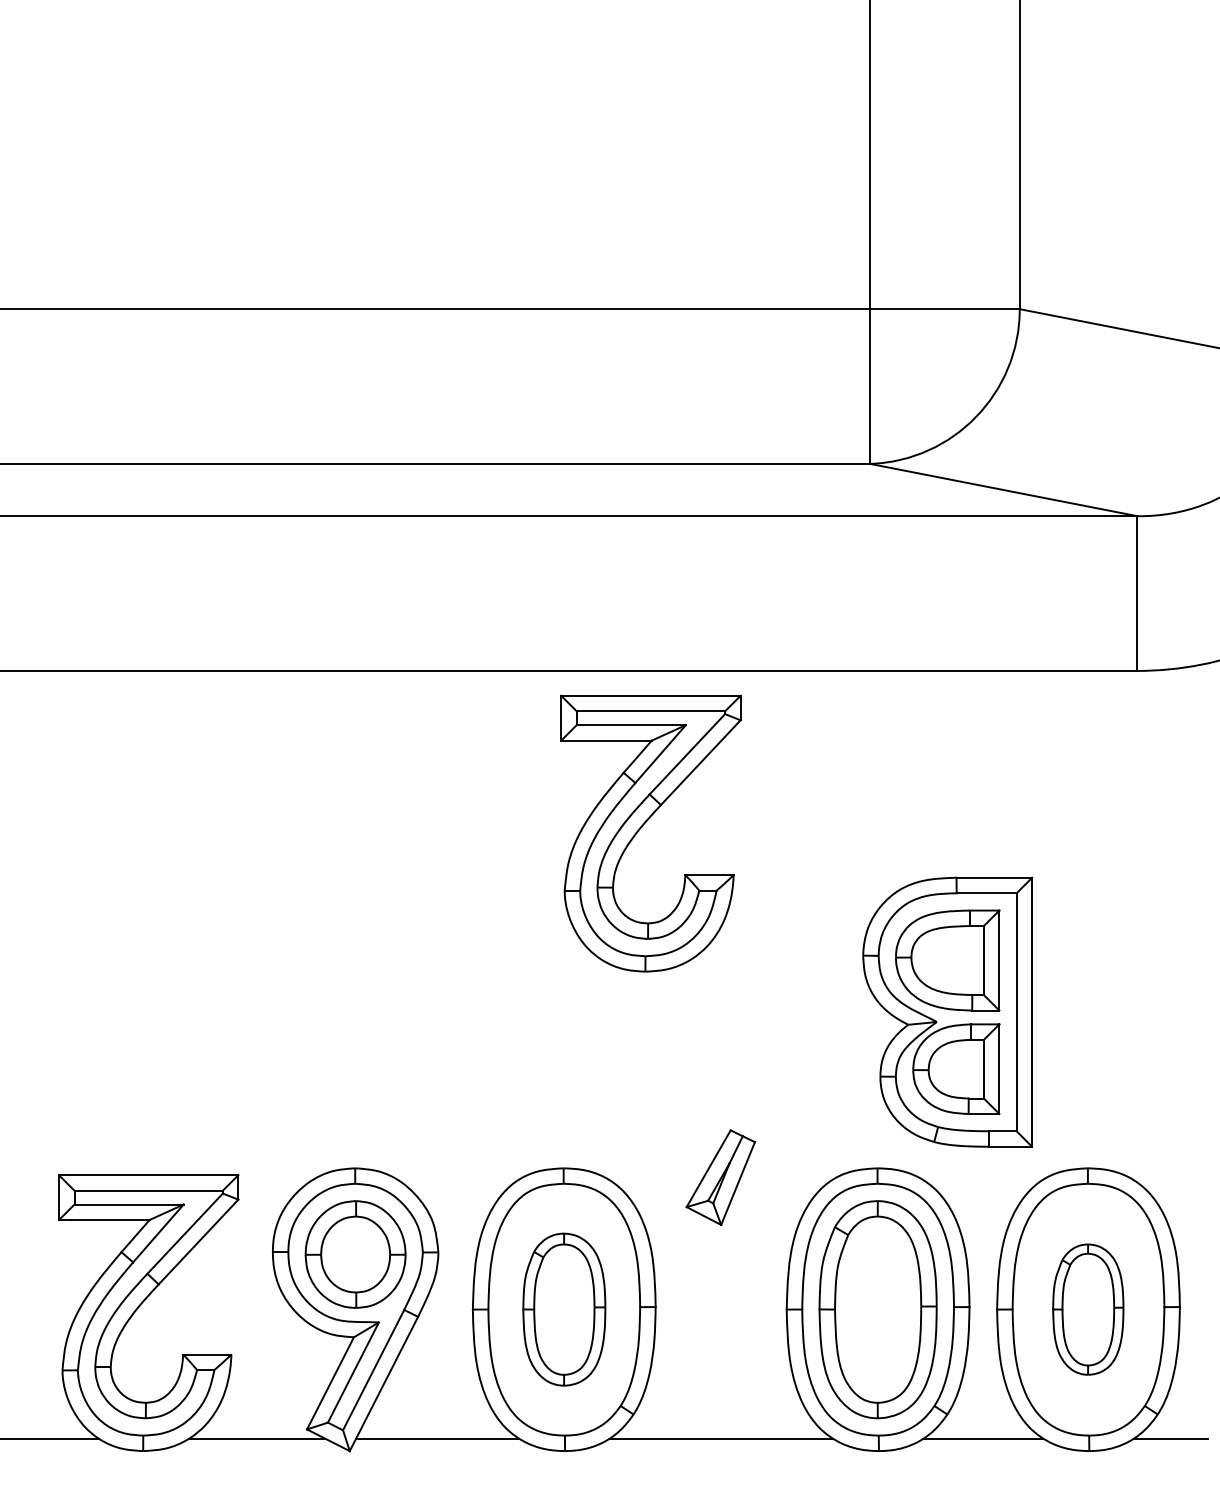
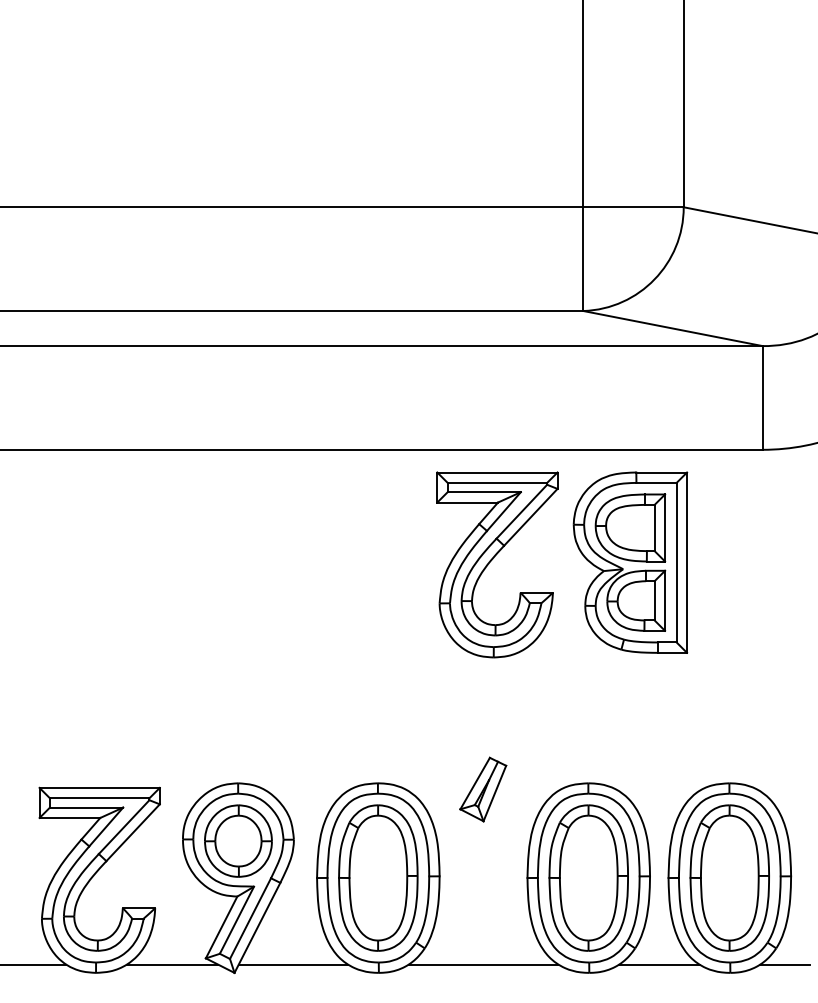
part: (645, 825) -> (493, 559), moved
part: (947, 1011) -> (630, 562), moved
part: (564, 1308) -> (378, 877), size x1.43
part: (1088, 1308) -> (729, 877), size x1.67

